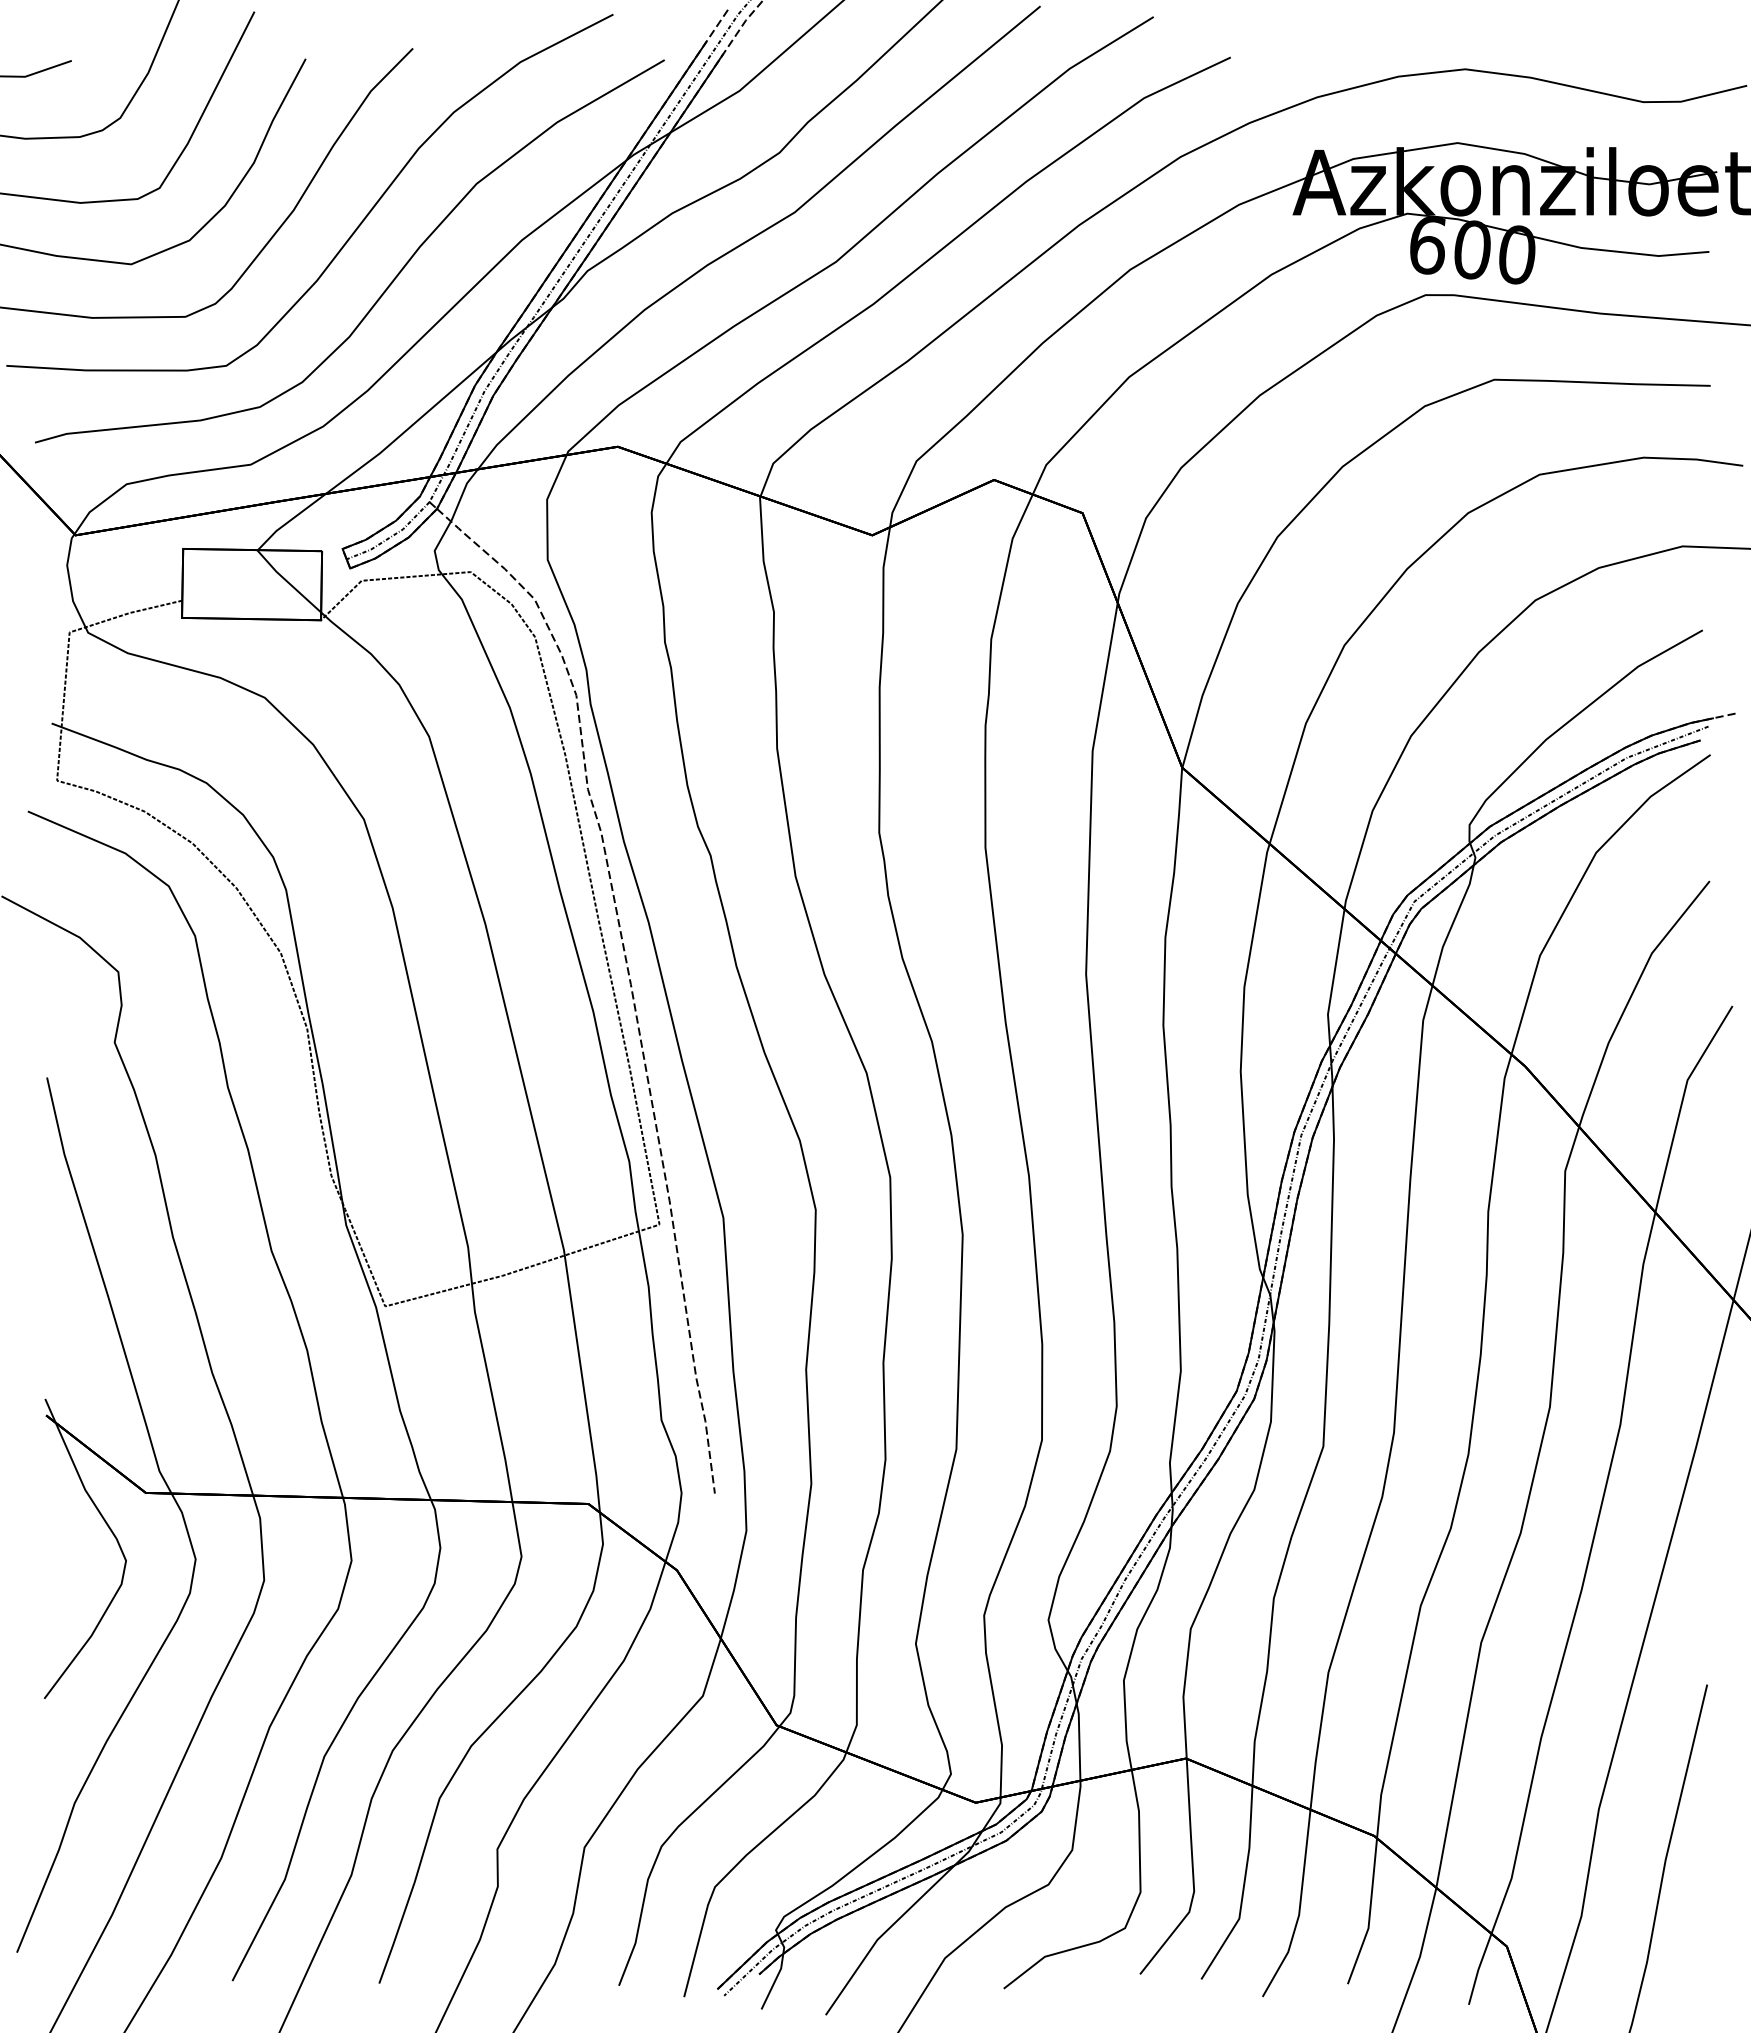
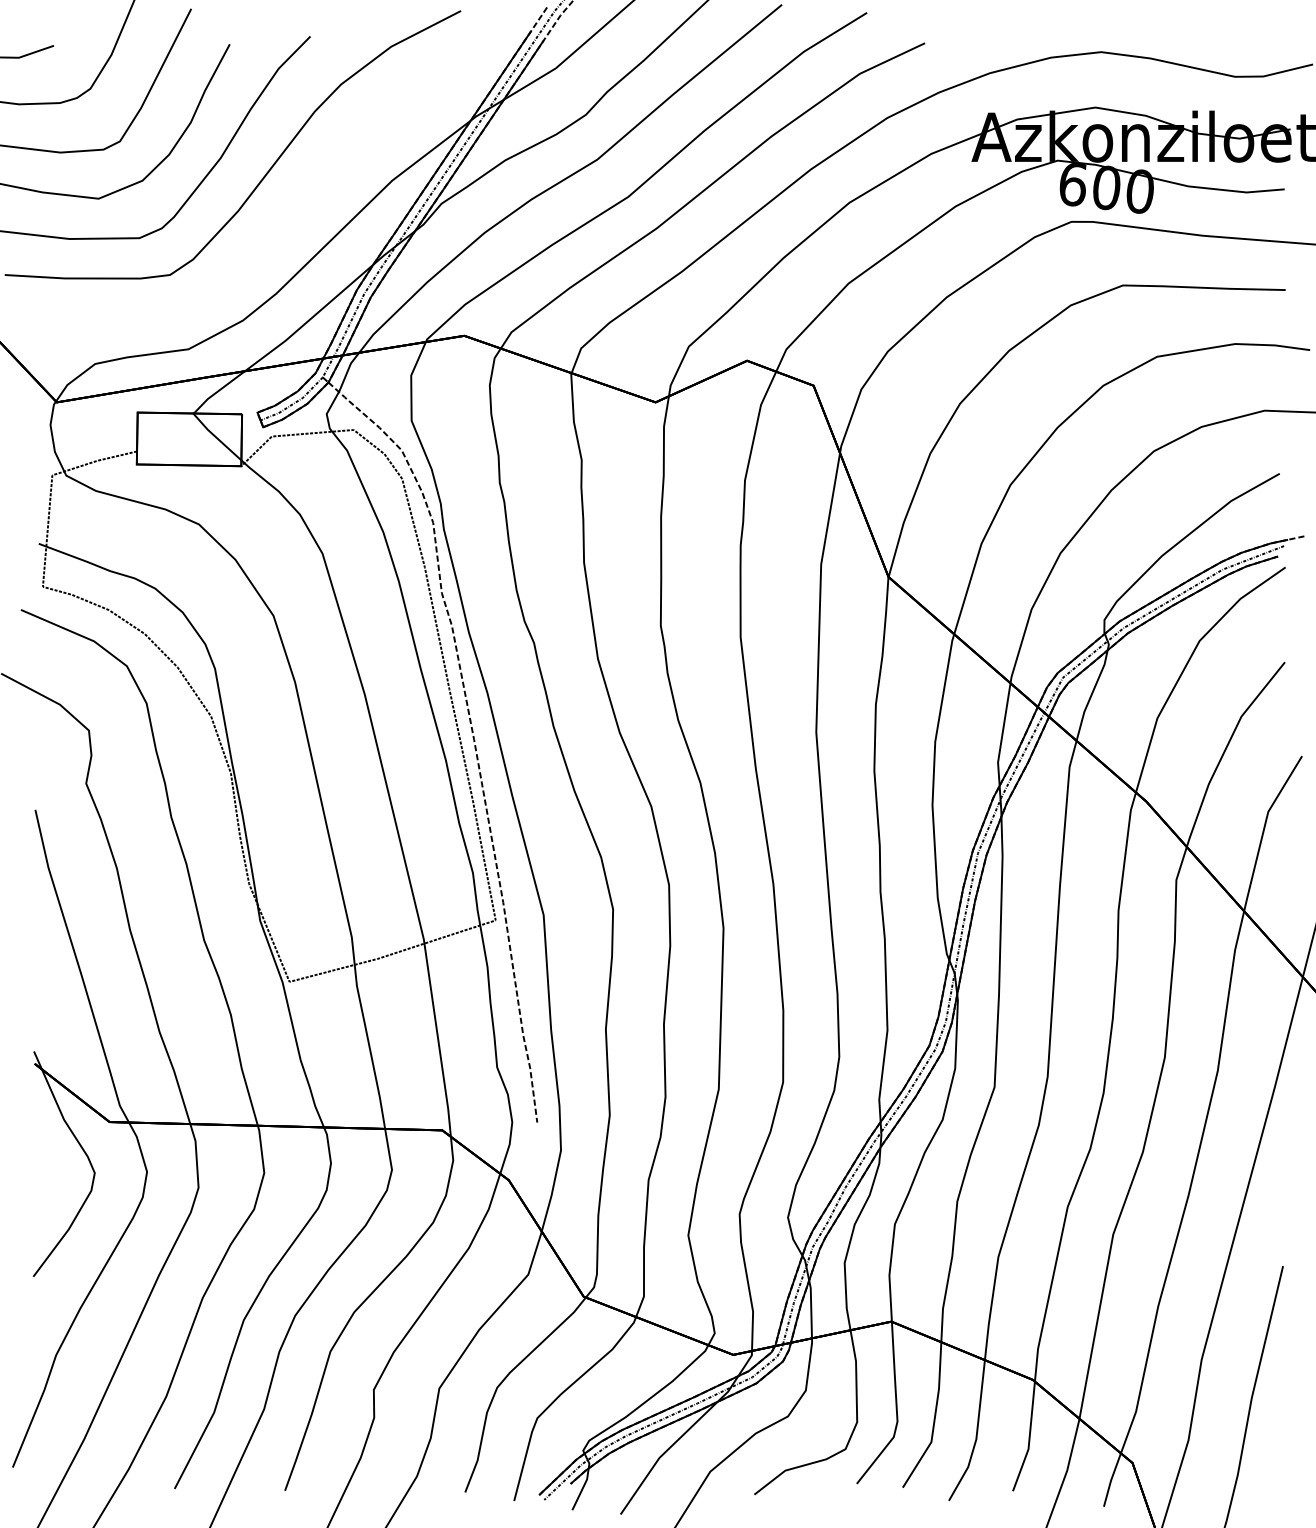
curve: (391, 280) -> (294, 210), removed

